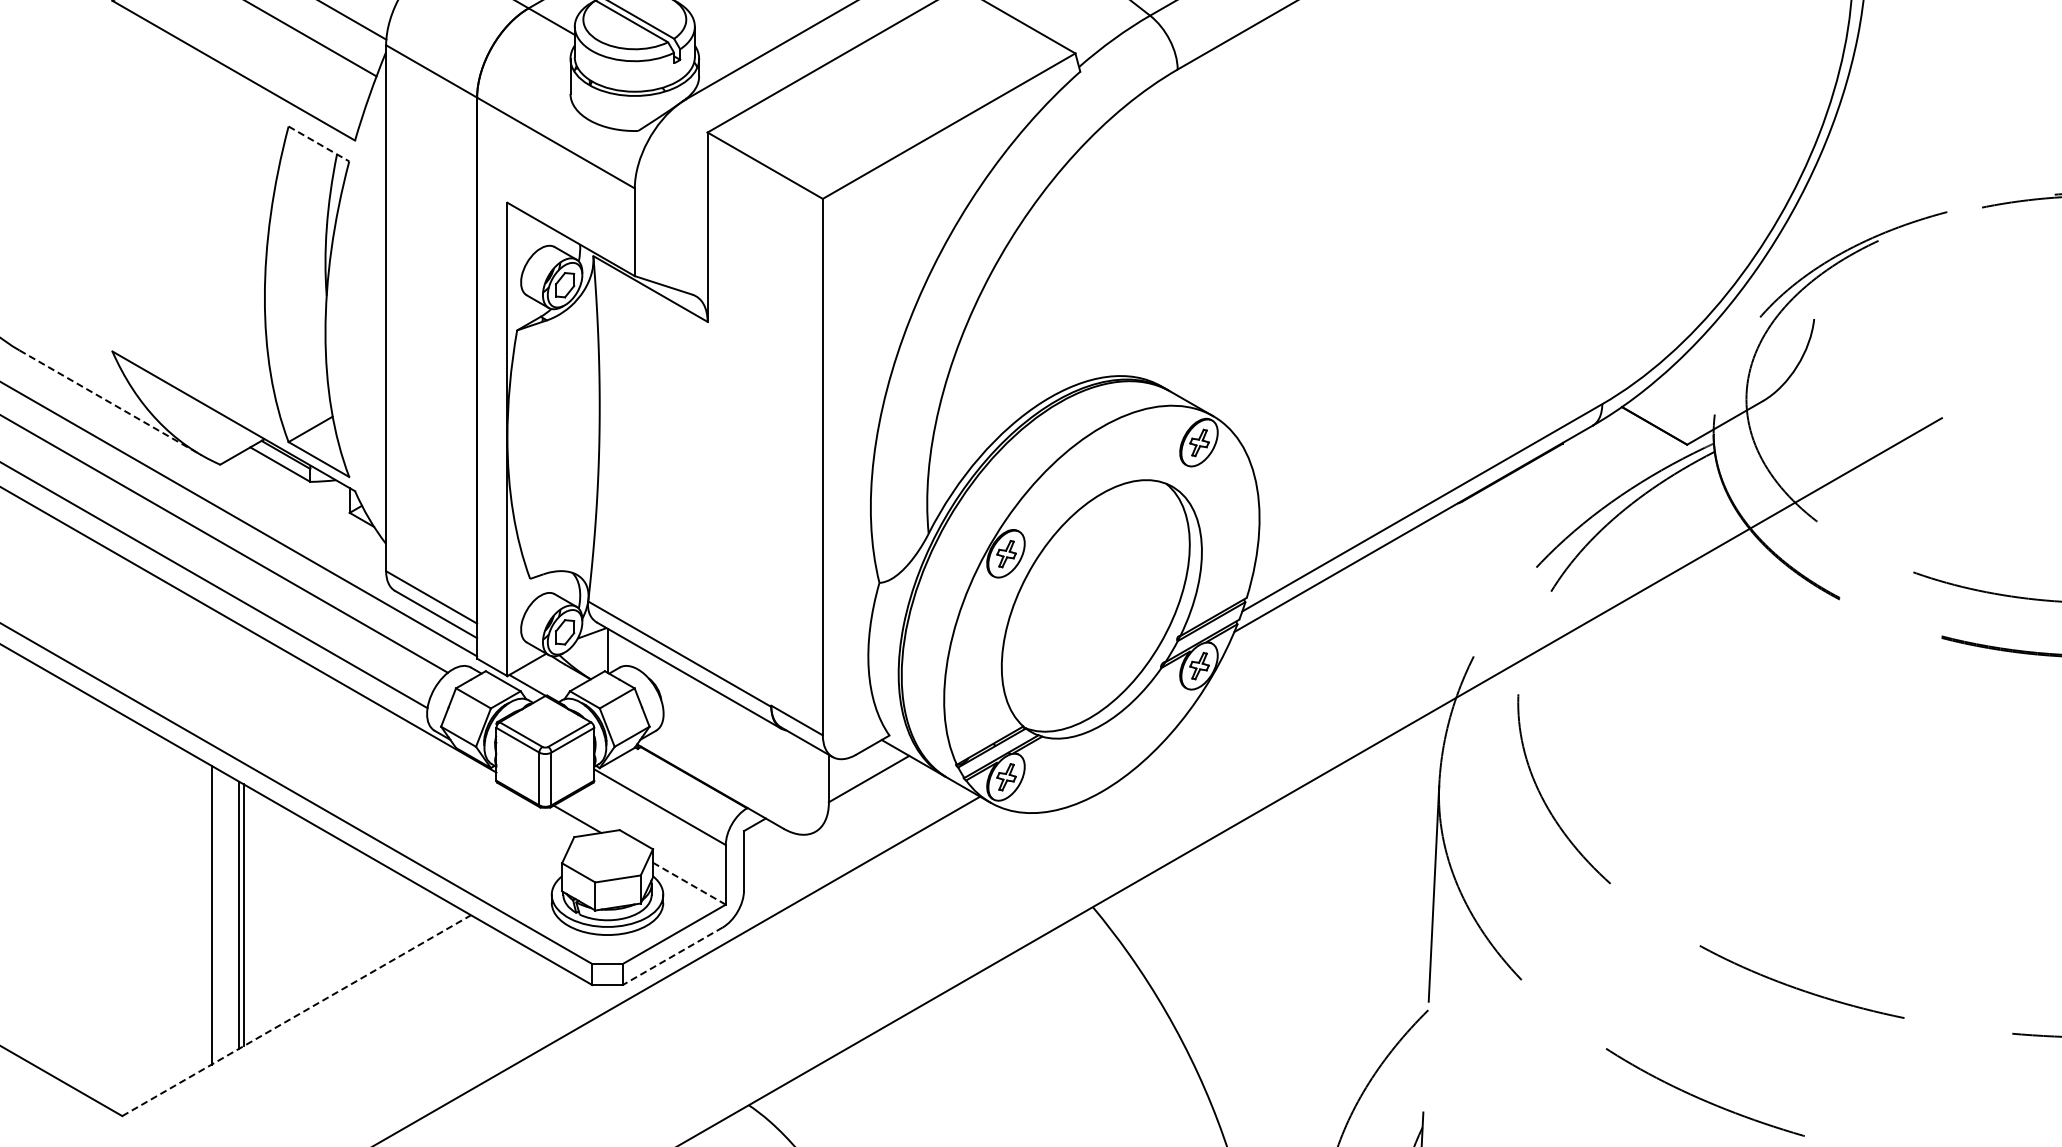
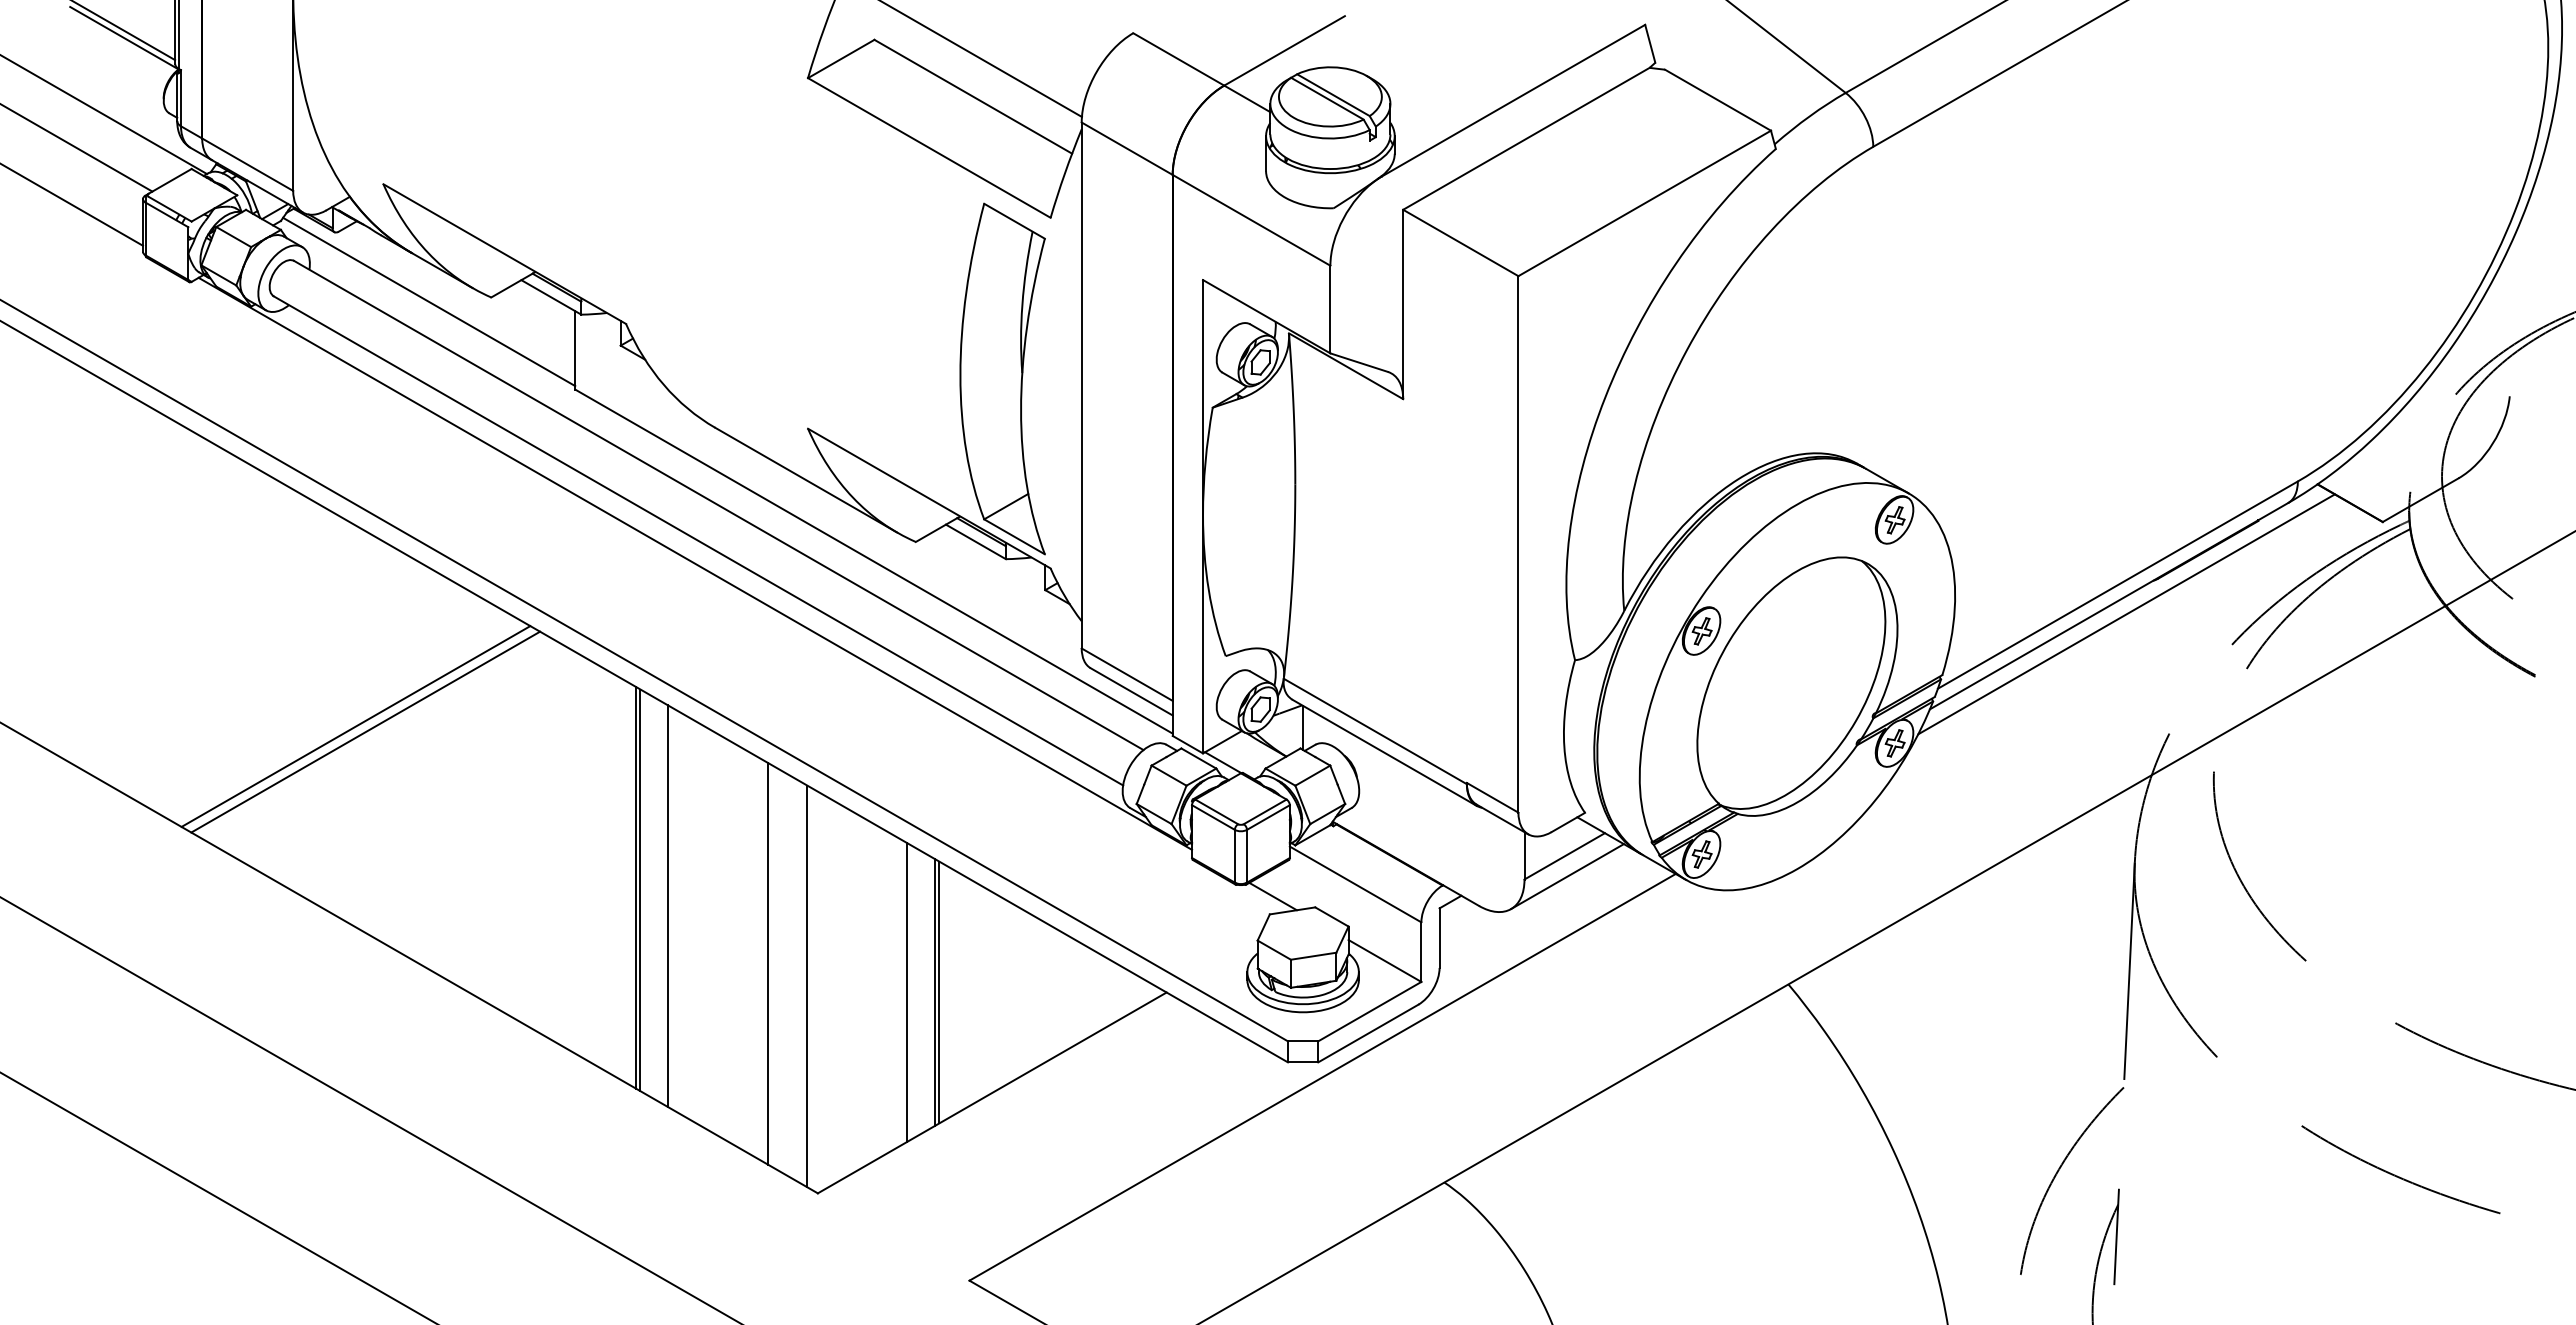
line: (318, 144) -> (1014, 221), dashed -> solid
line: (110, 403) -> (806, 480), dashed -> solid
line: (1430, 537) -> (2126, 614), added
line: (871, 799) -> (1567, 876), added
line: (688, 883) -> (1384, 960), dashed -> solid
line: (71, 886) -> (767, 963), added
line: (111, 909) -> (807, 986), added
line: (672, 956) -> (1368, 1033), dashed -> solid
line: (296, 1015) -> (992, 1092), dashed -> solid

